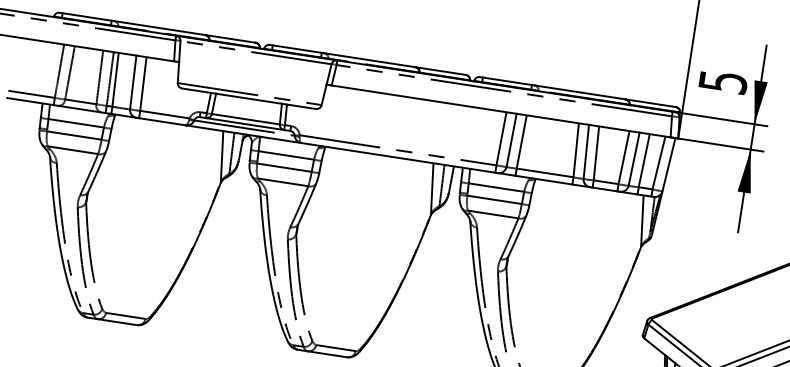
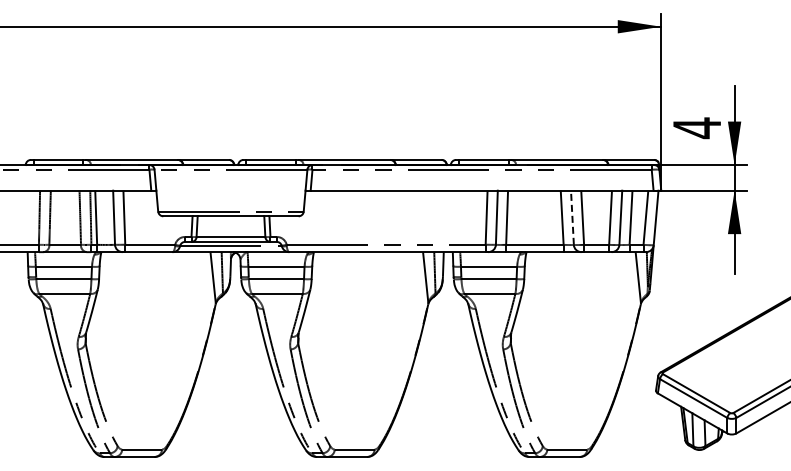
text: (723, 82) -> (697, 128), 5 -> 4
line: (586, 151) -> (572, 217), solid -> dashed

